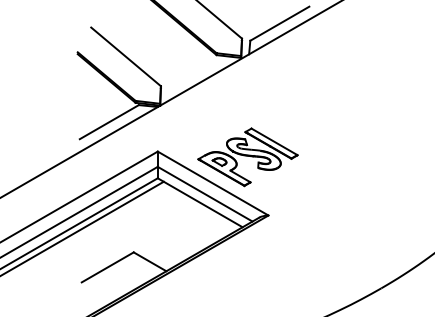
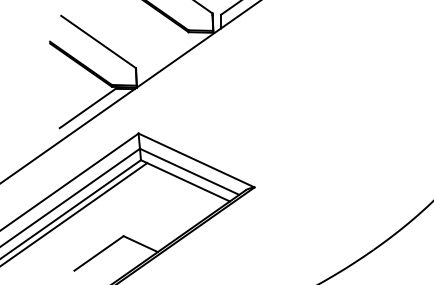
part: (247, 157) -> (228, 131), removed

